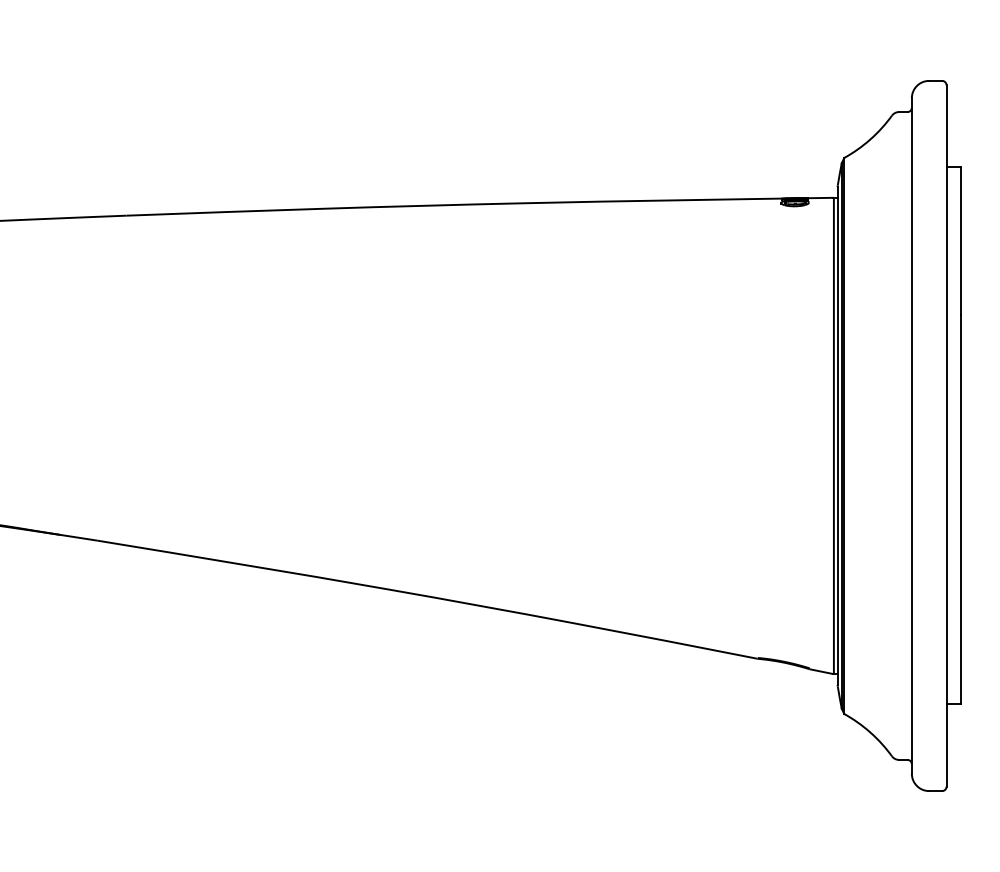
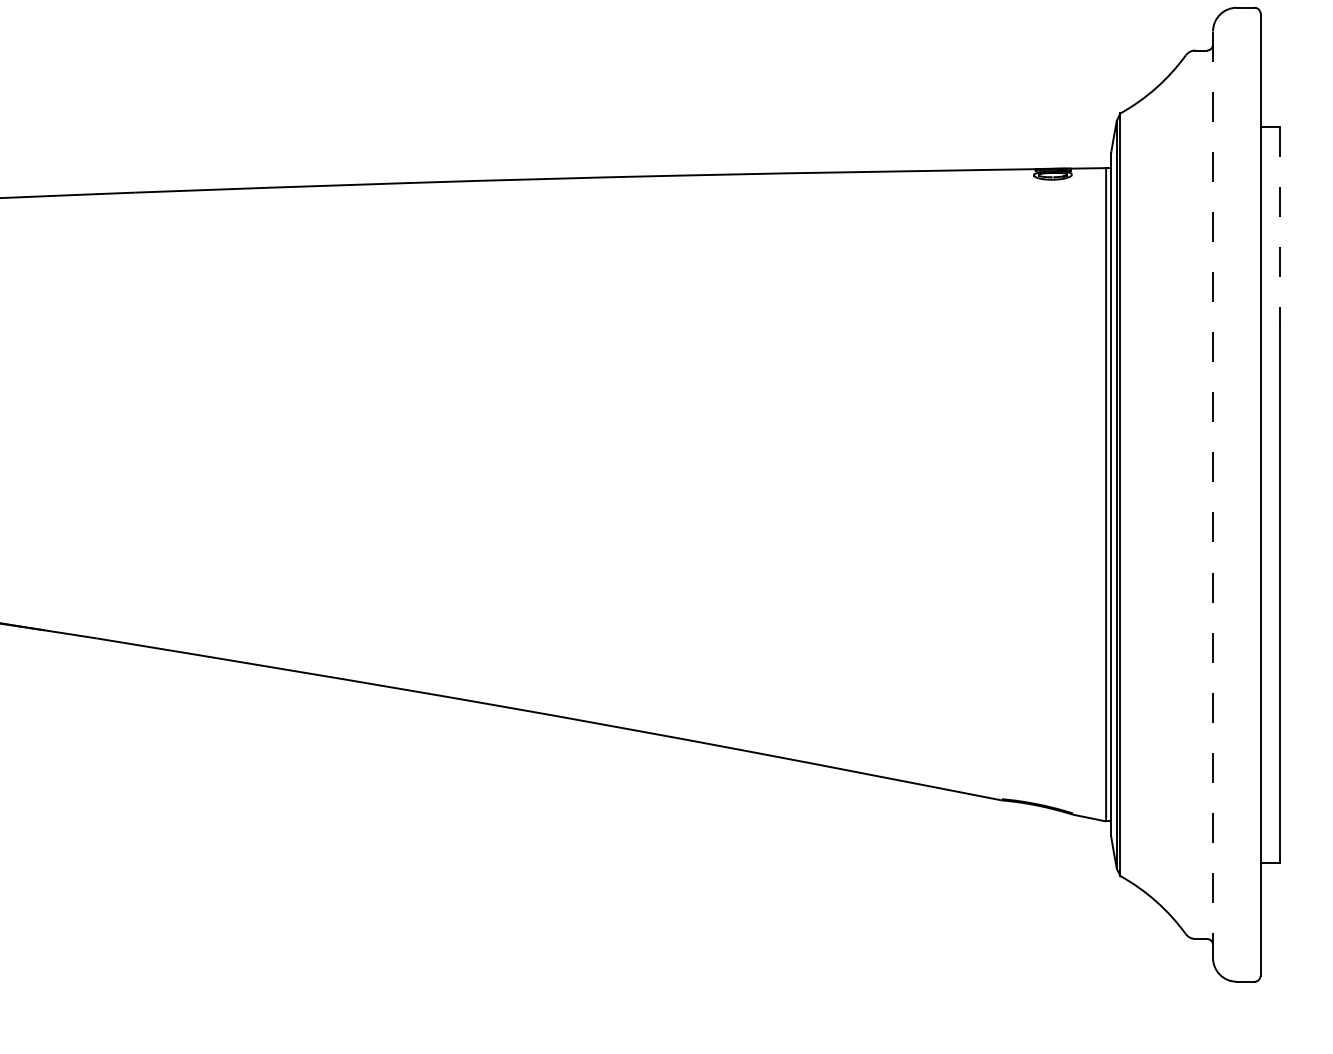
line: (961, 241) -> (1281, 228), solid -> dashed
line: (911, 435) -> (1212, 494), solid -> dashed

